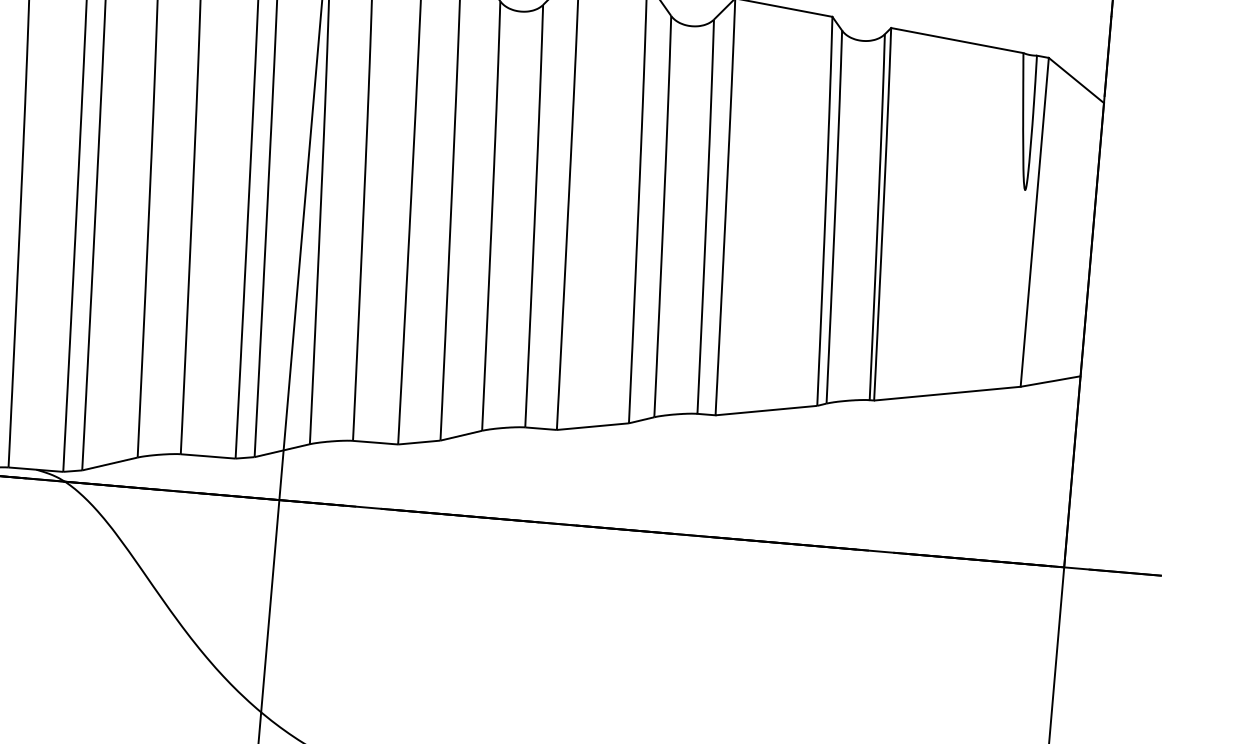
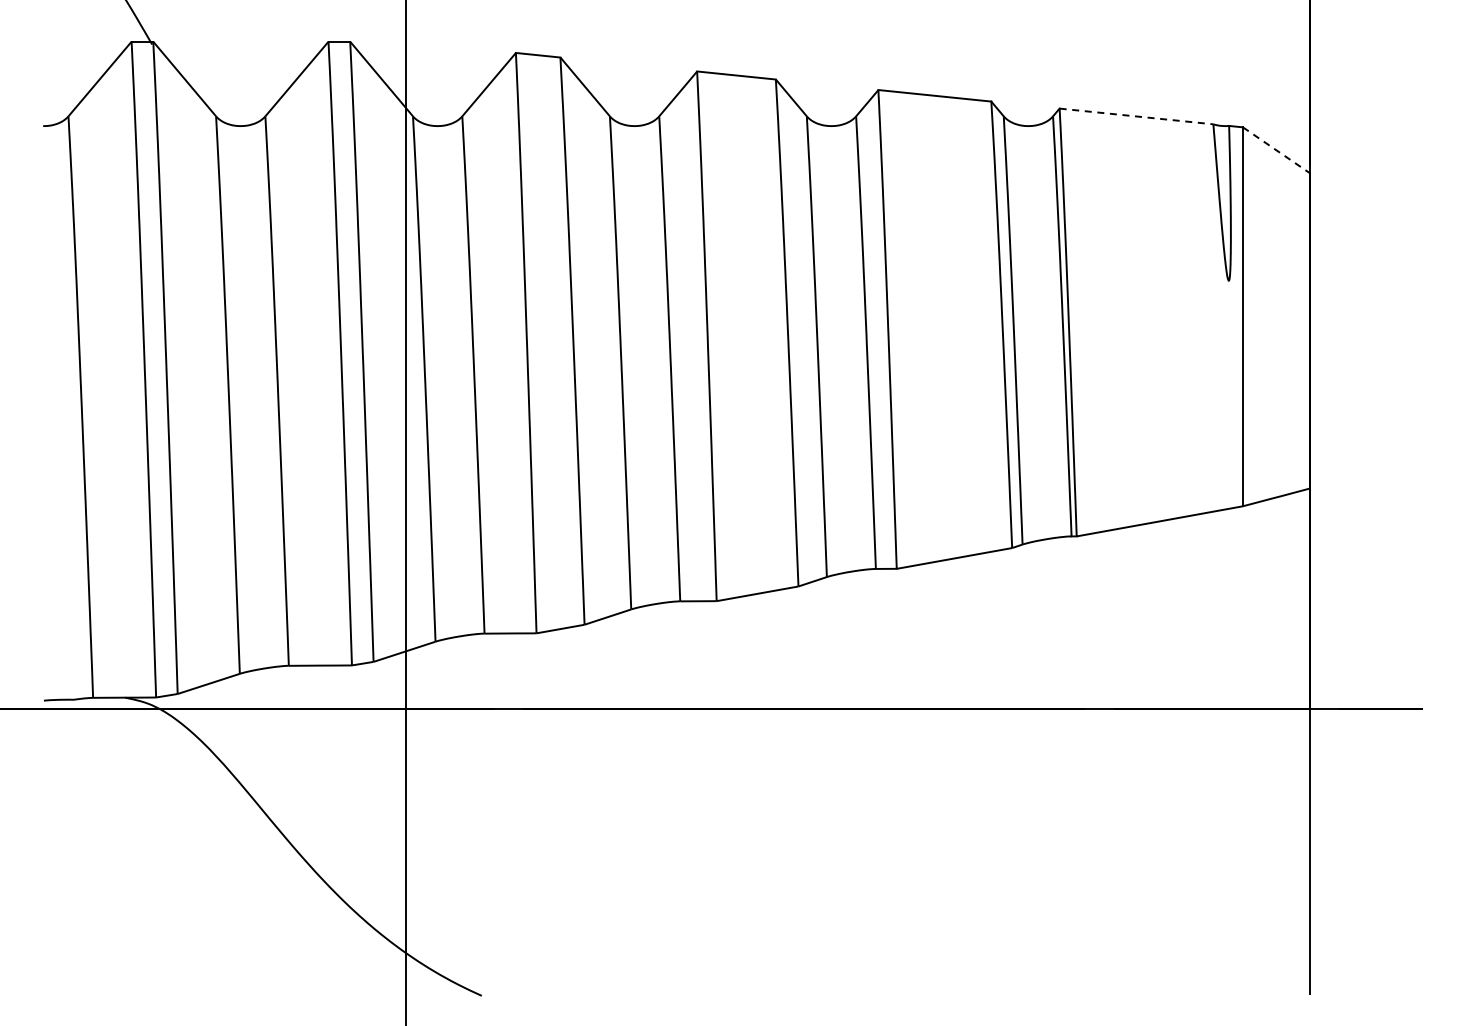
line: (958, 40) -> (1137, 116), solid -> dashed
line: (1076, 80) -> (1276, 150), solid -> dashed

